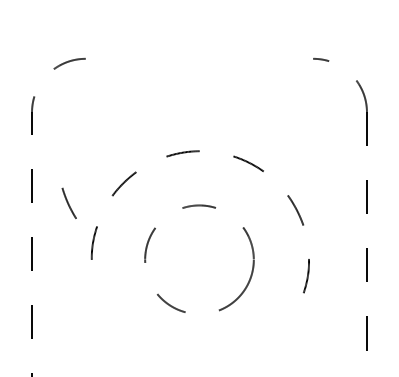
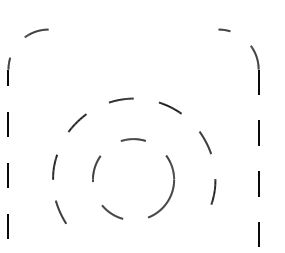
curve: (68, 202) -> (60, 211), moved

